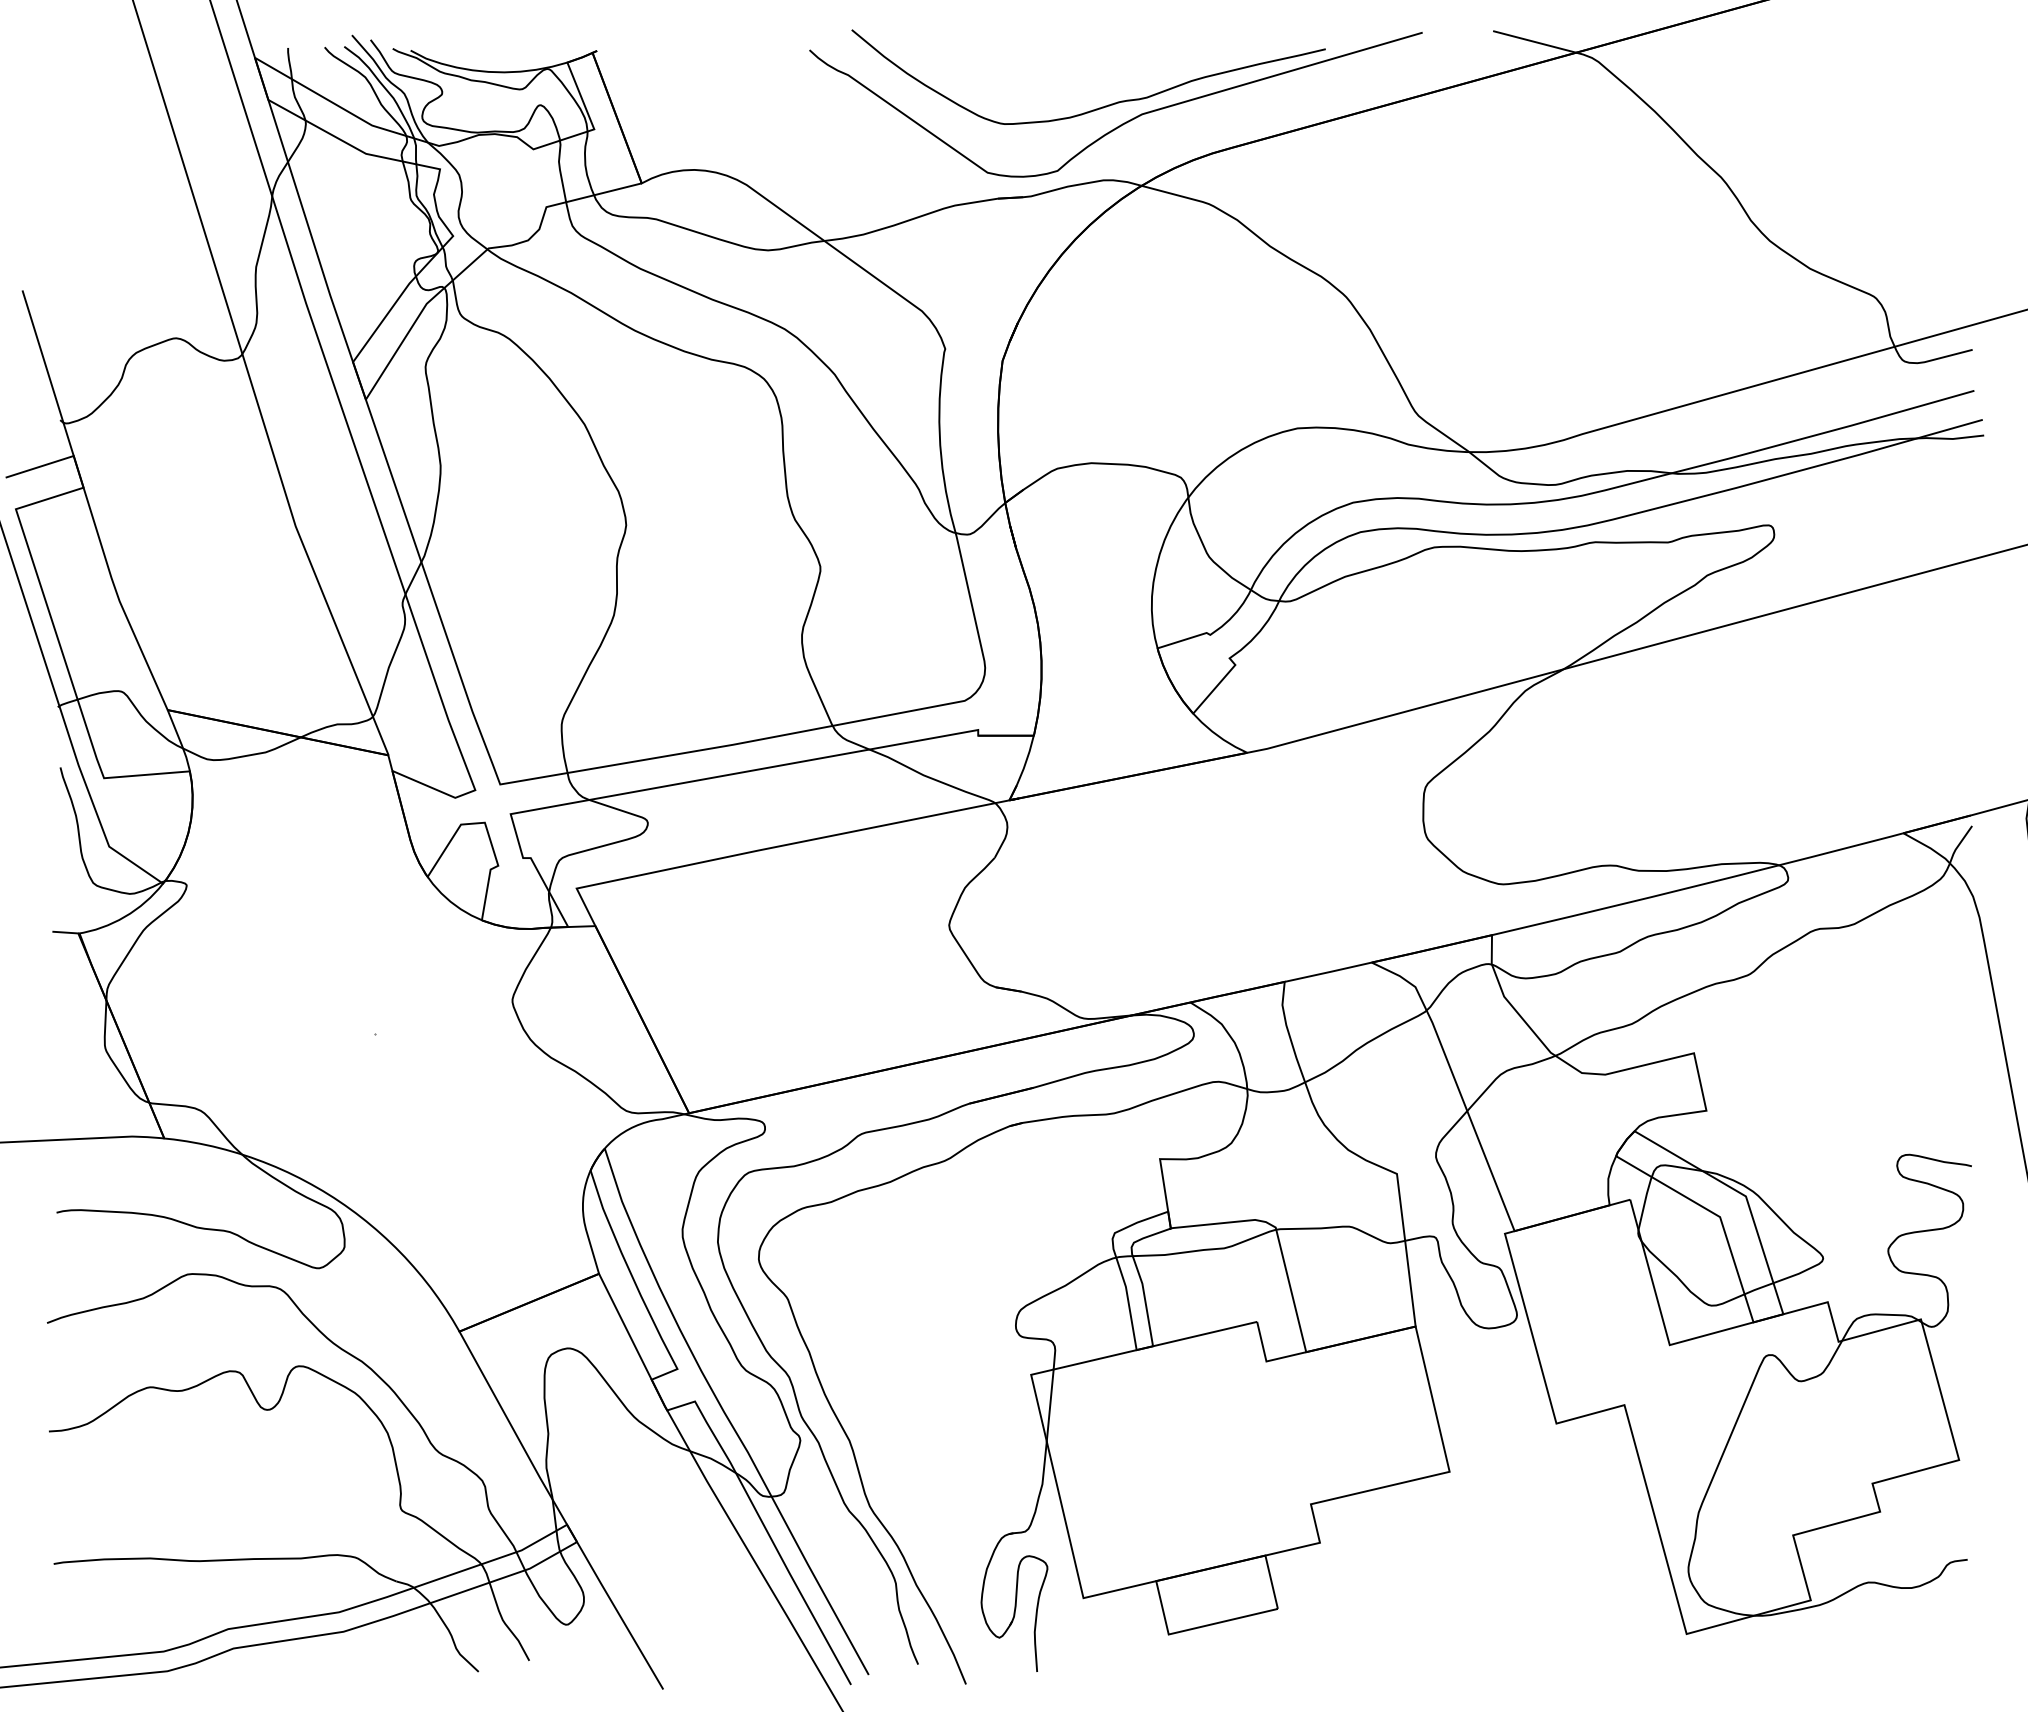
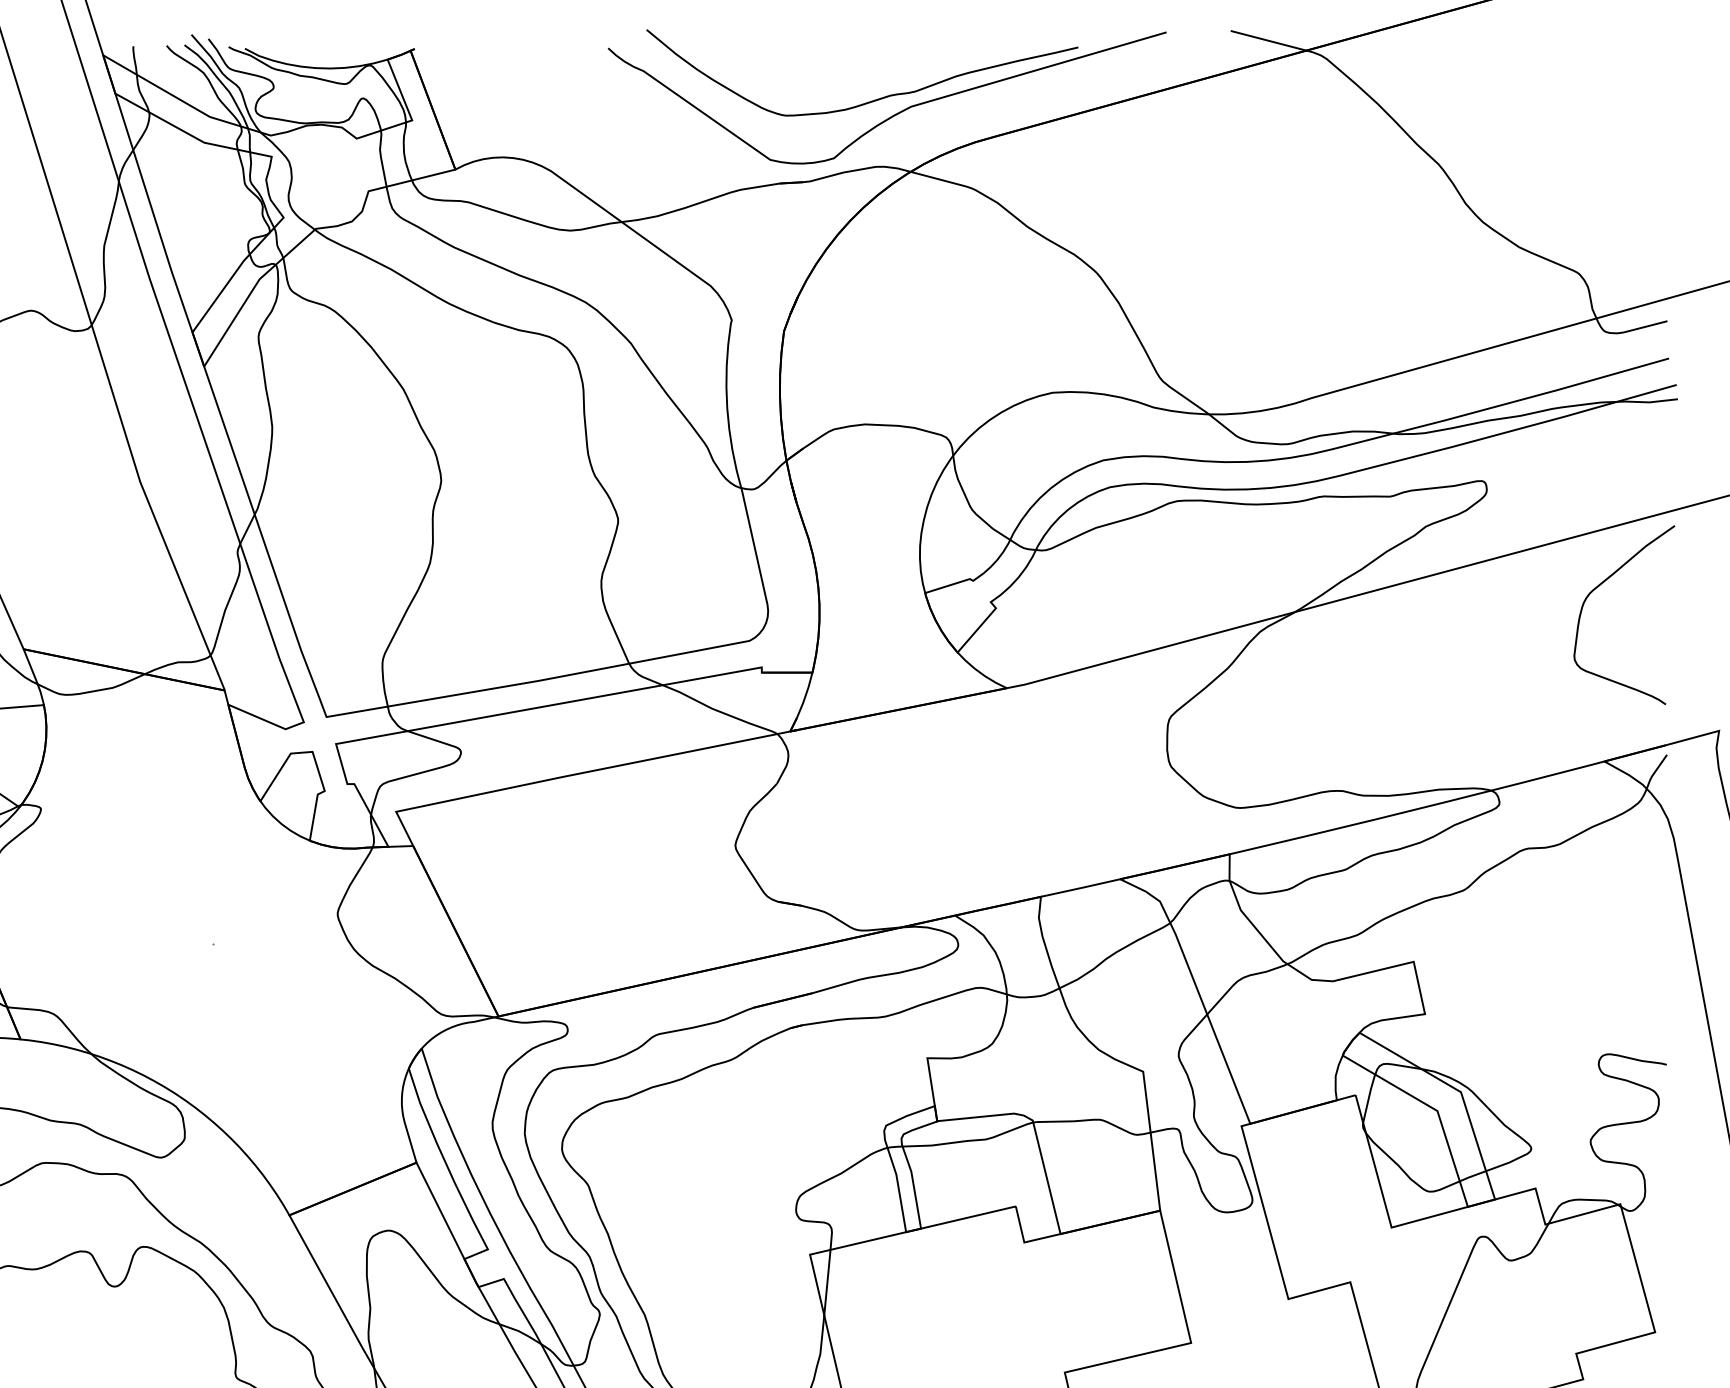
curve: (1896, 642) -> (1598, 587), added

